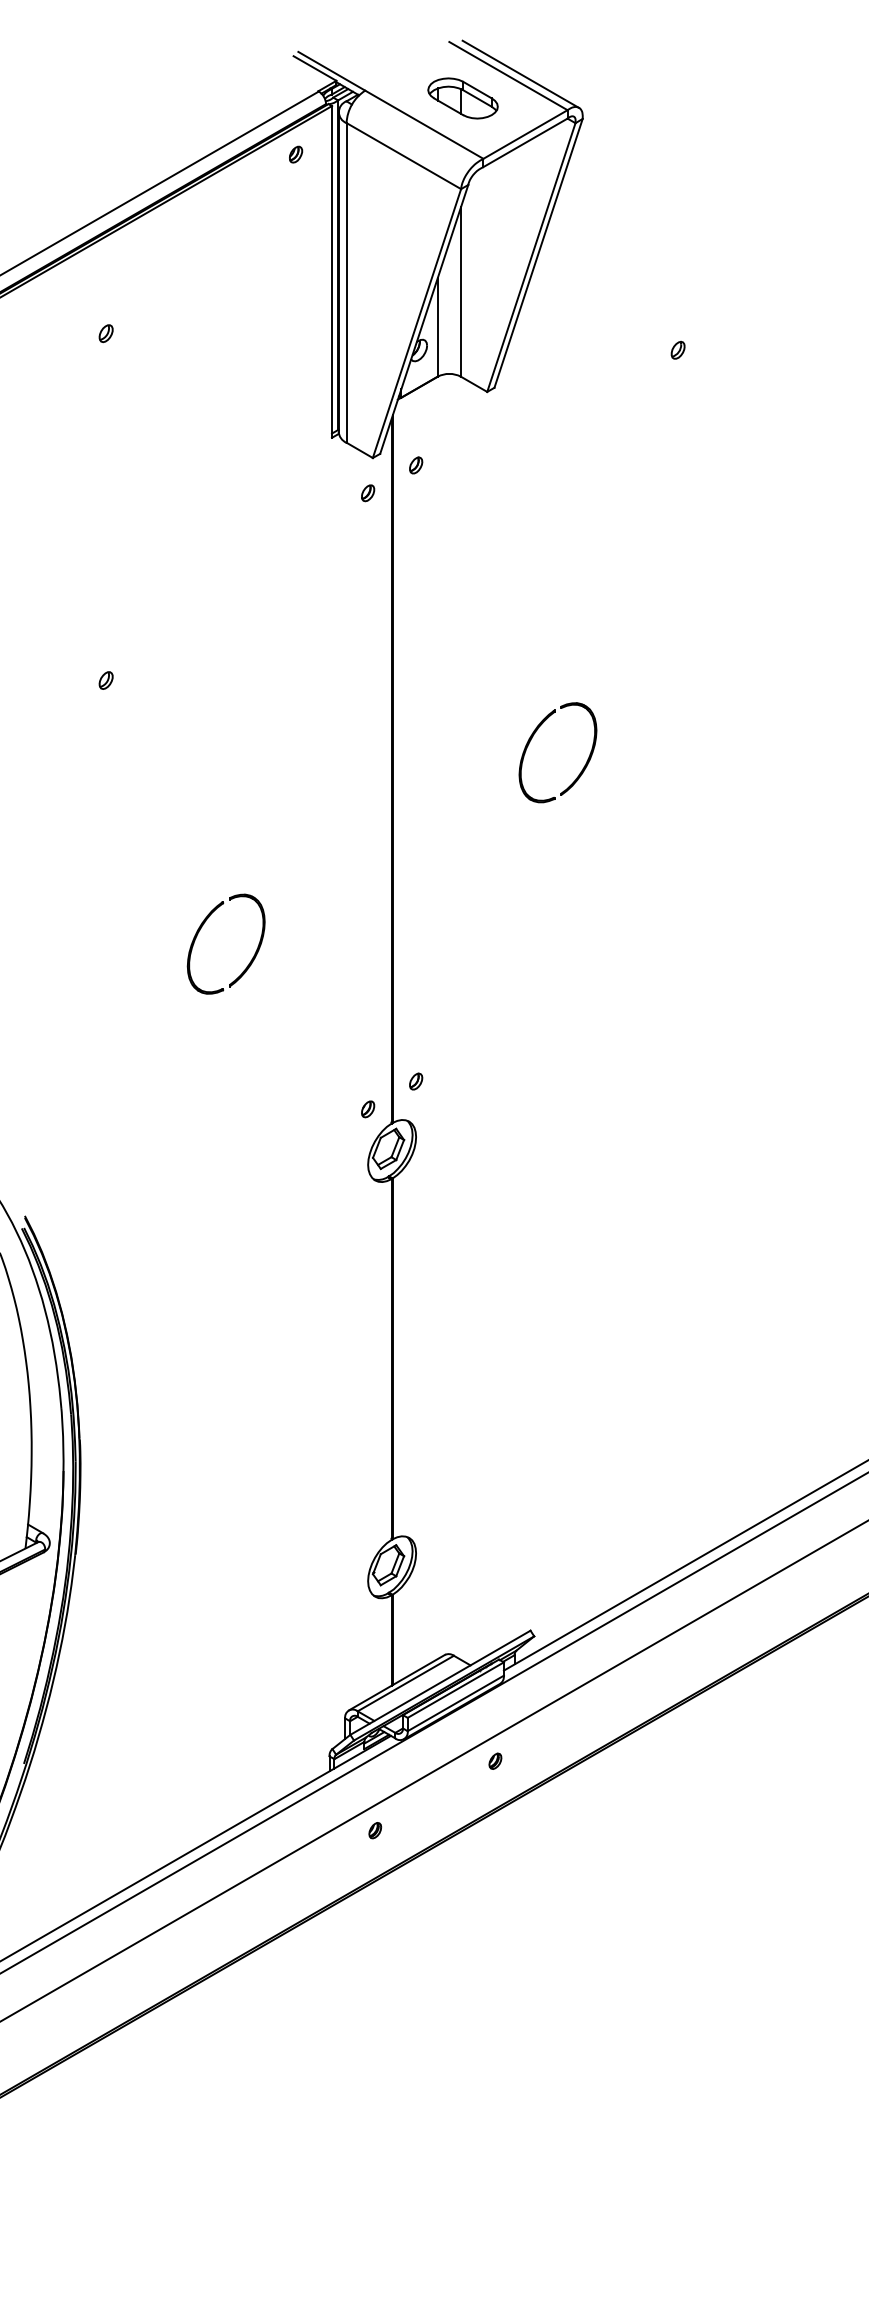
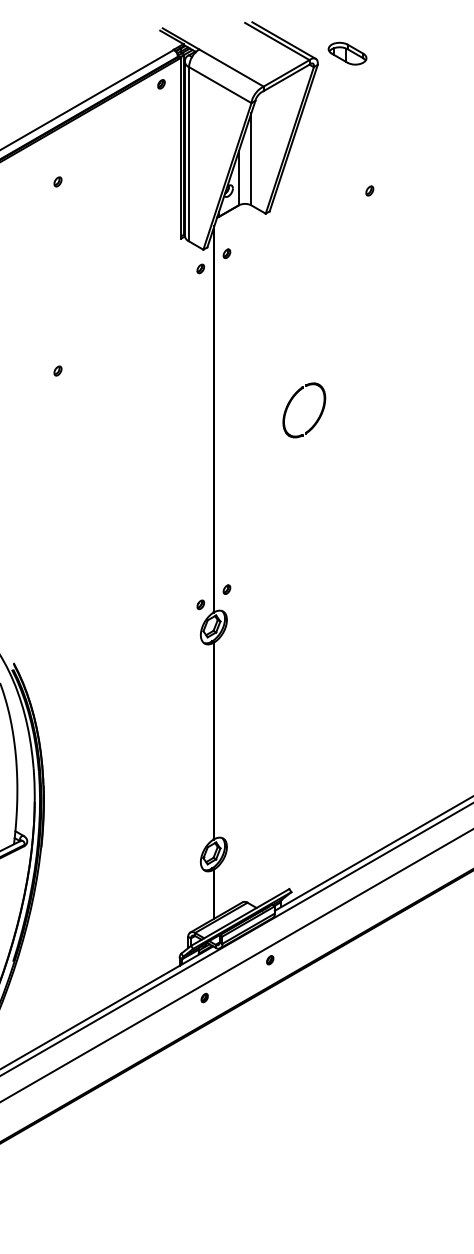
part: (462, 98) -> (347, 53), moved
part: (200, 932) -> (109, 508), removed

